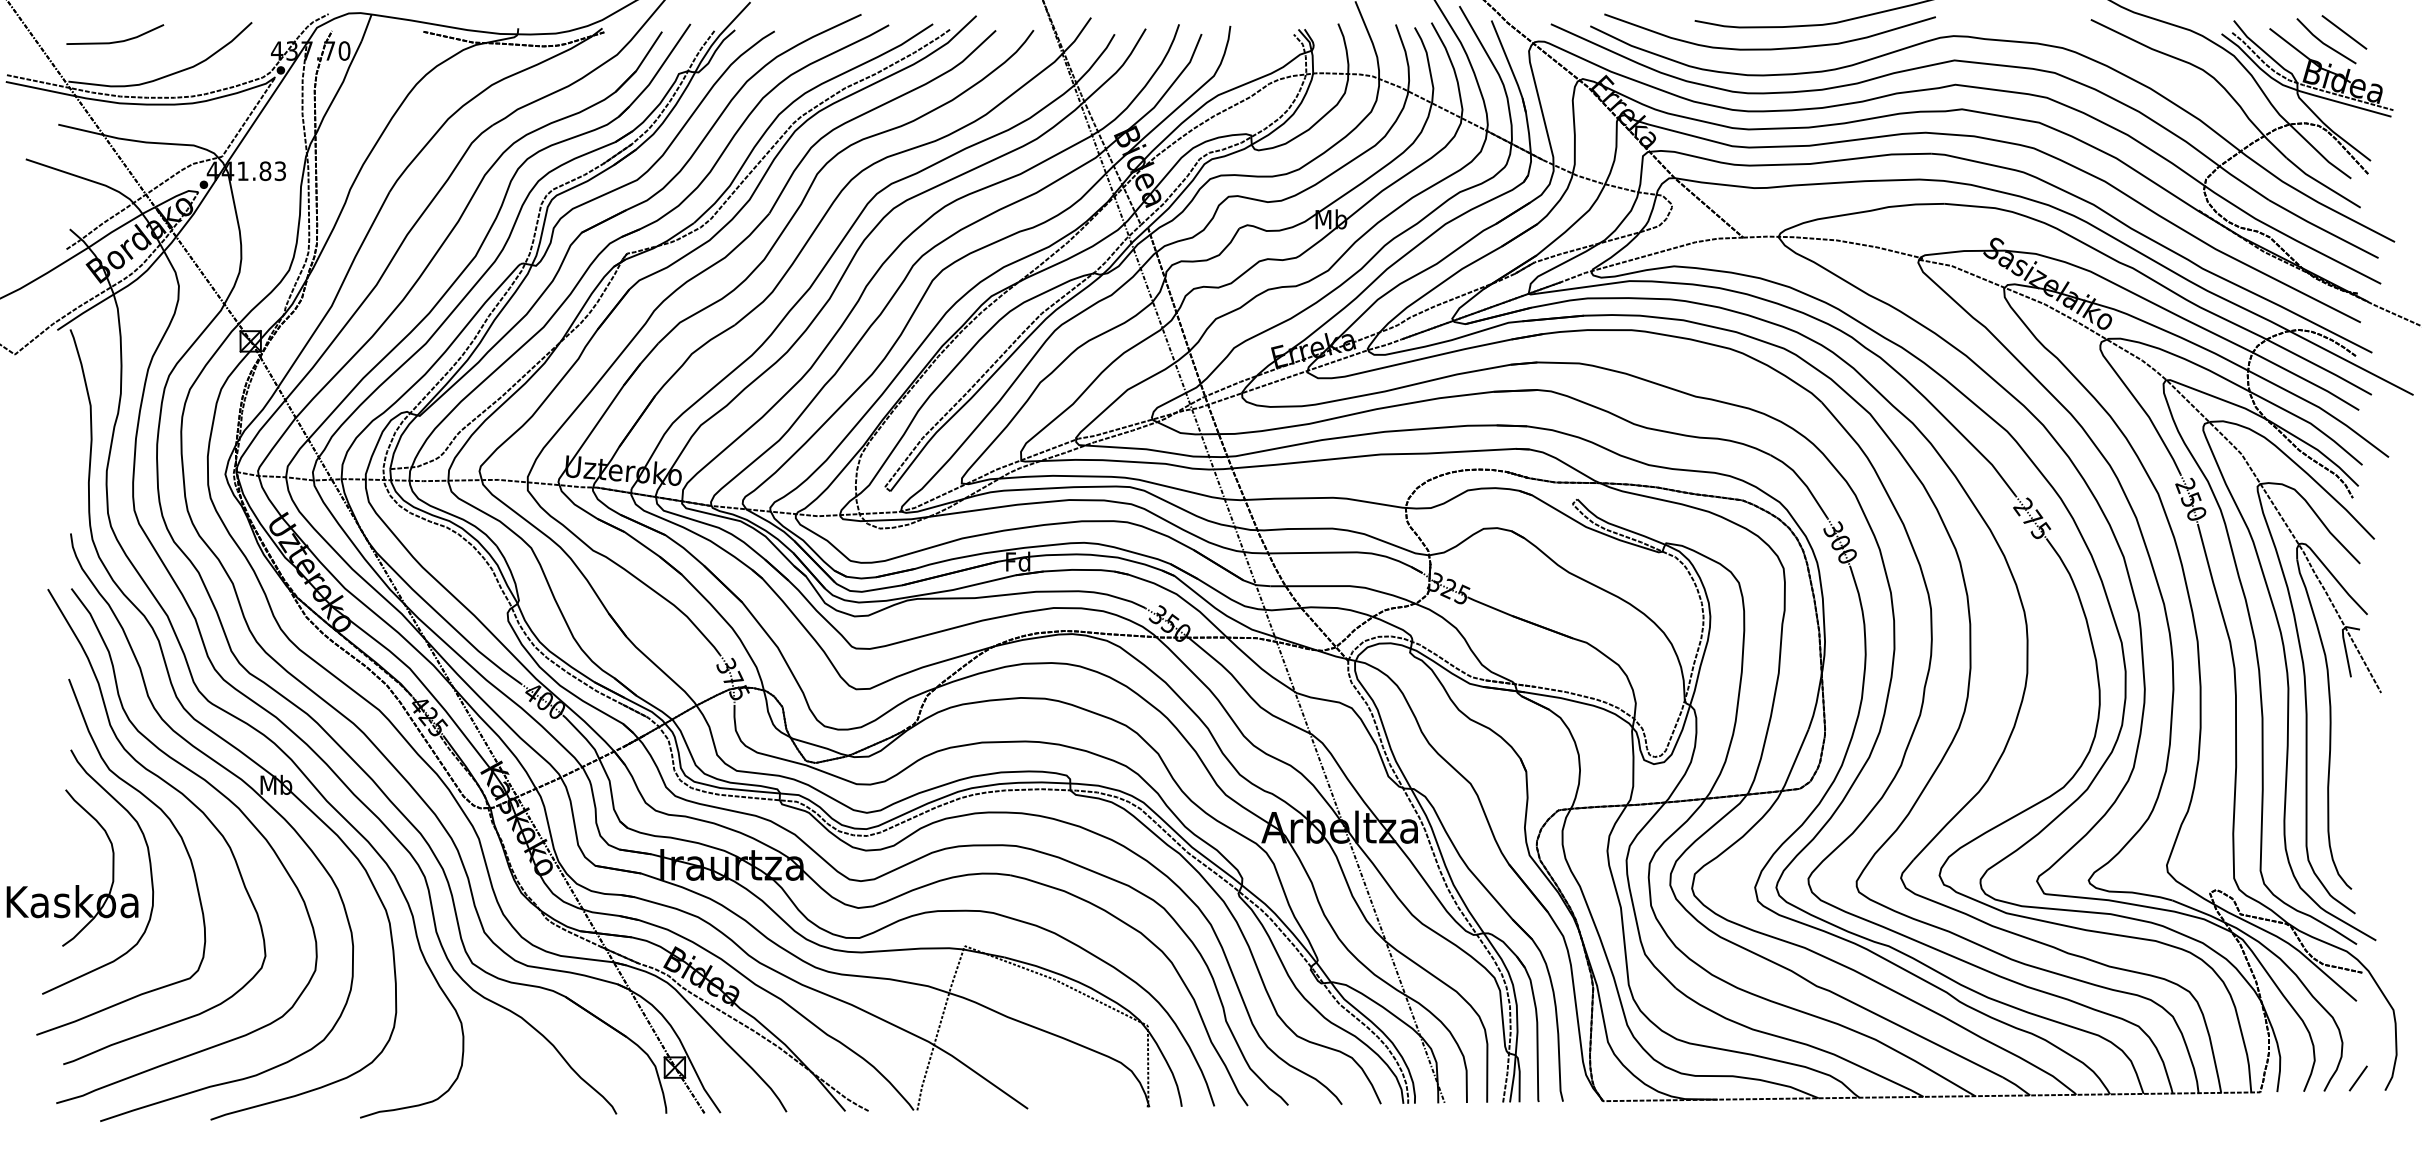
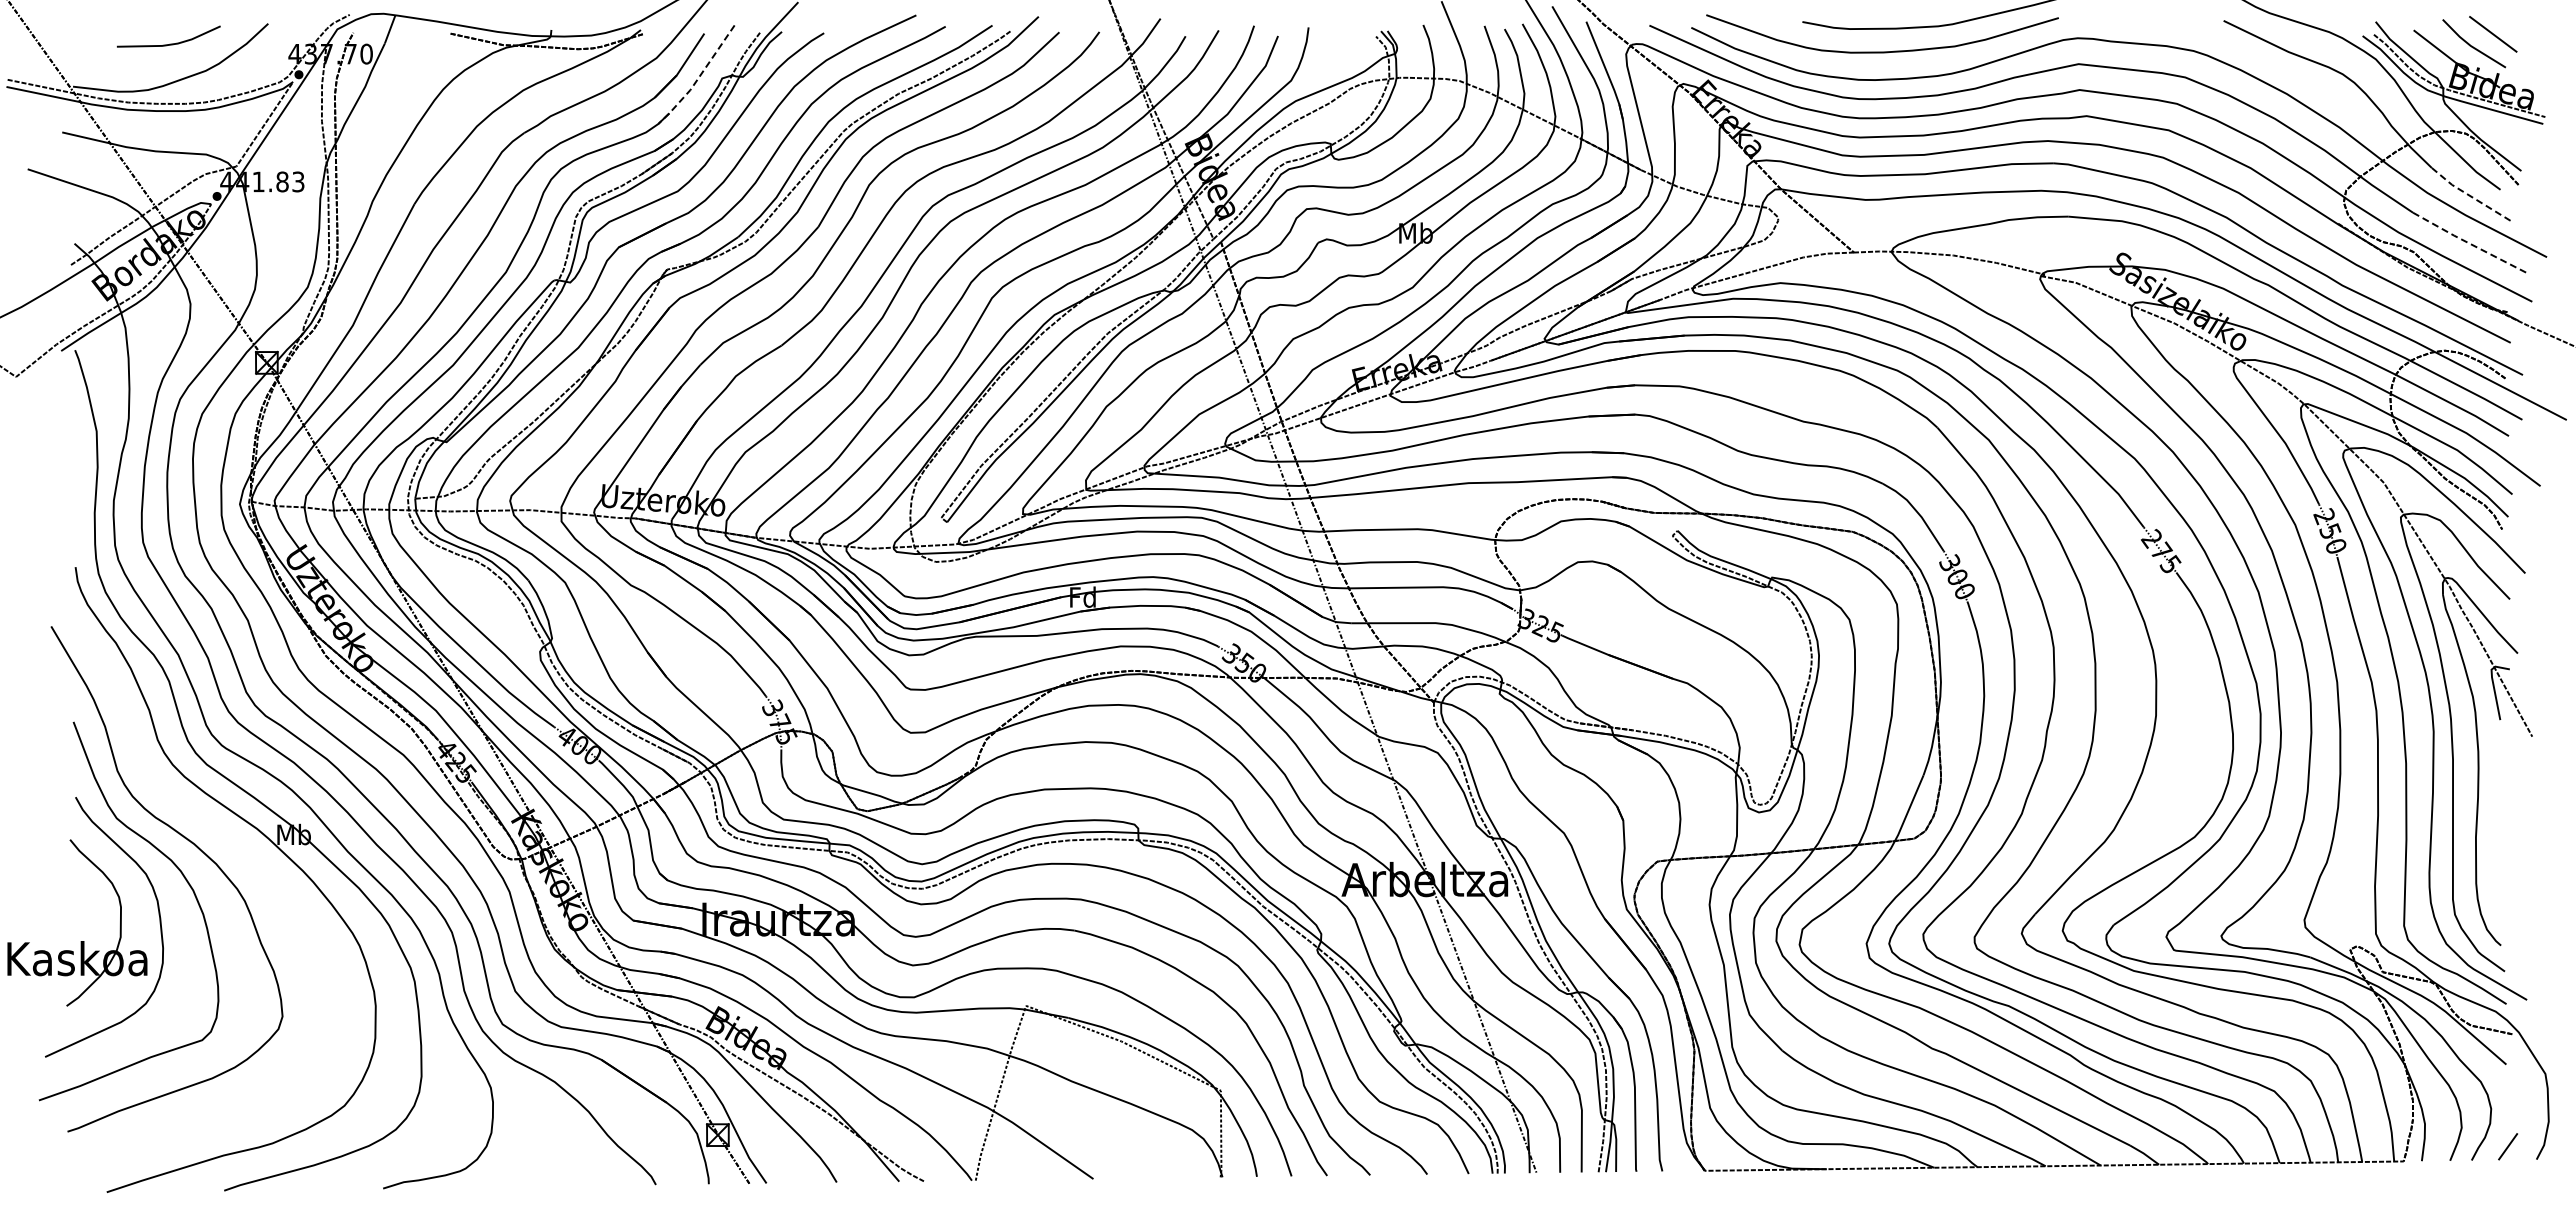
line: (115, 41) -> (169, 43), moved
line: (656, 73) -> (698, 78), solid -> dashed
line: (2322, 183) -> (2469, 195), solid -> dashed
line: (2323, 229) -> (2470, 243), solid -> dashed
curve: (224, 797) -> (238, 847), removed

